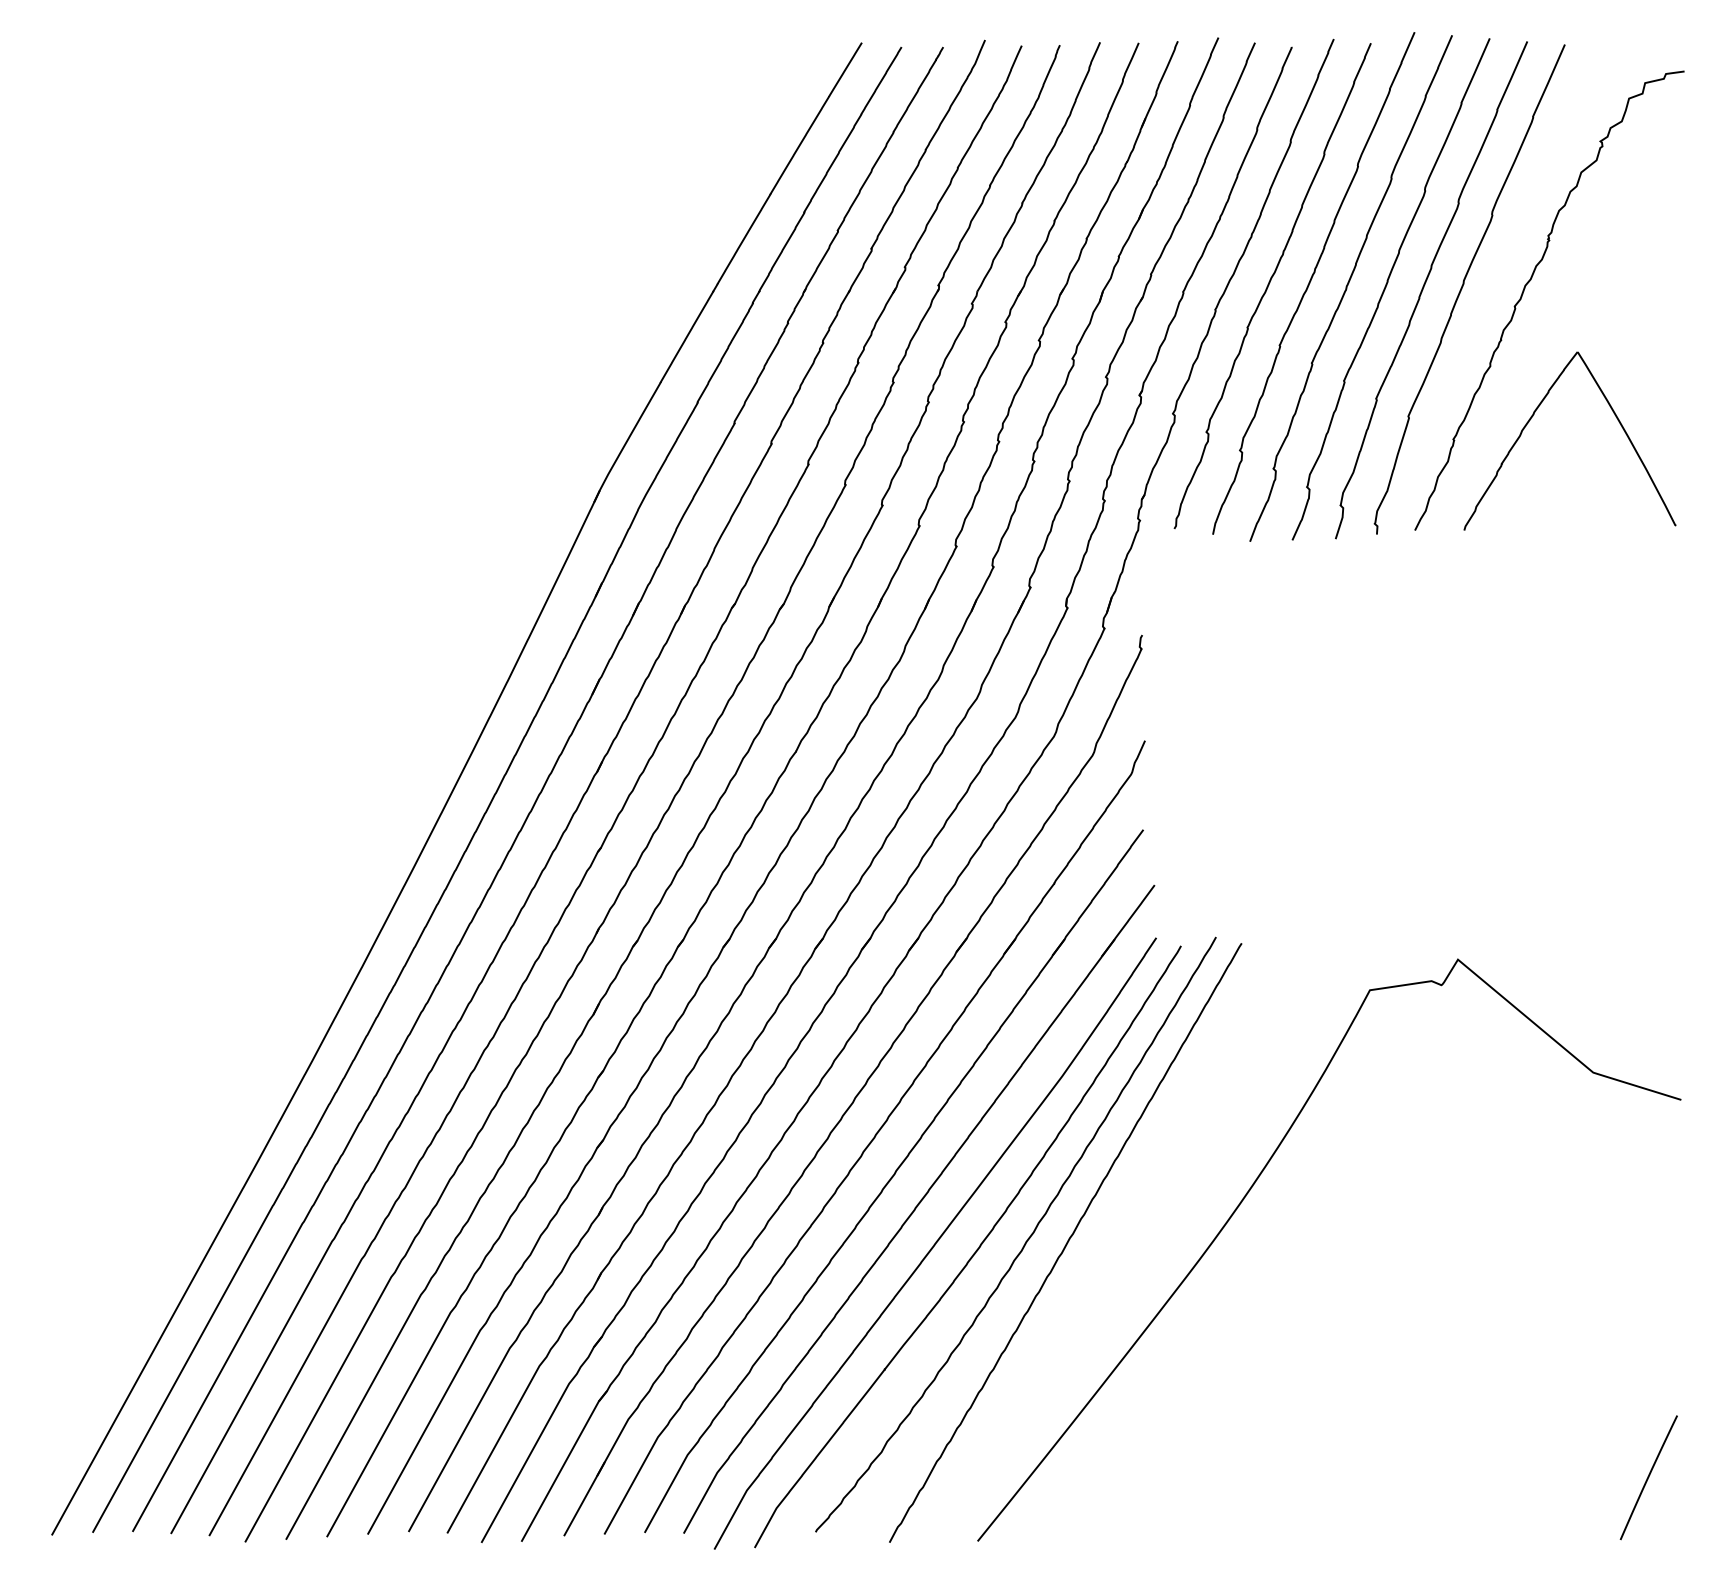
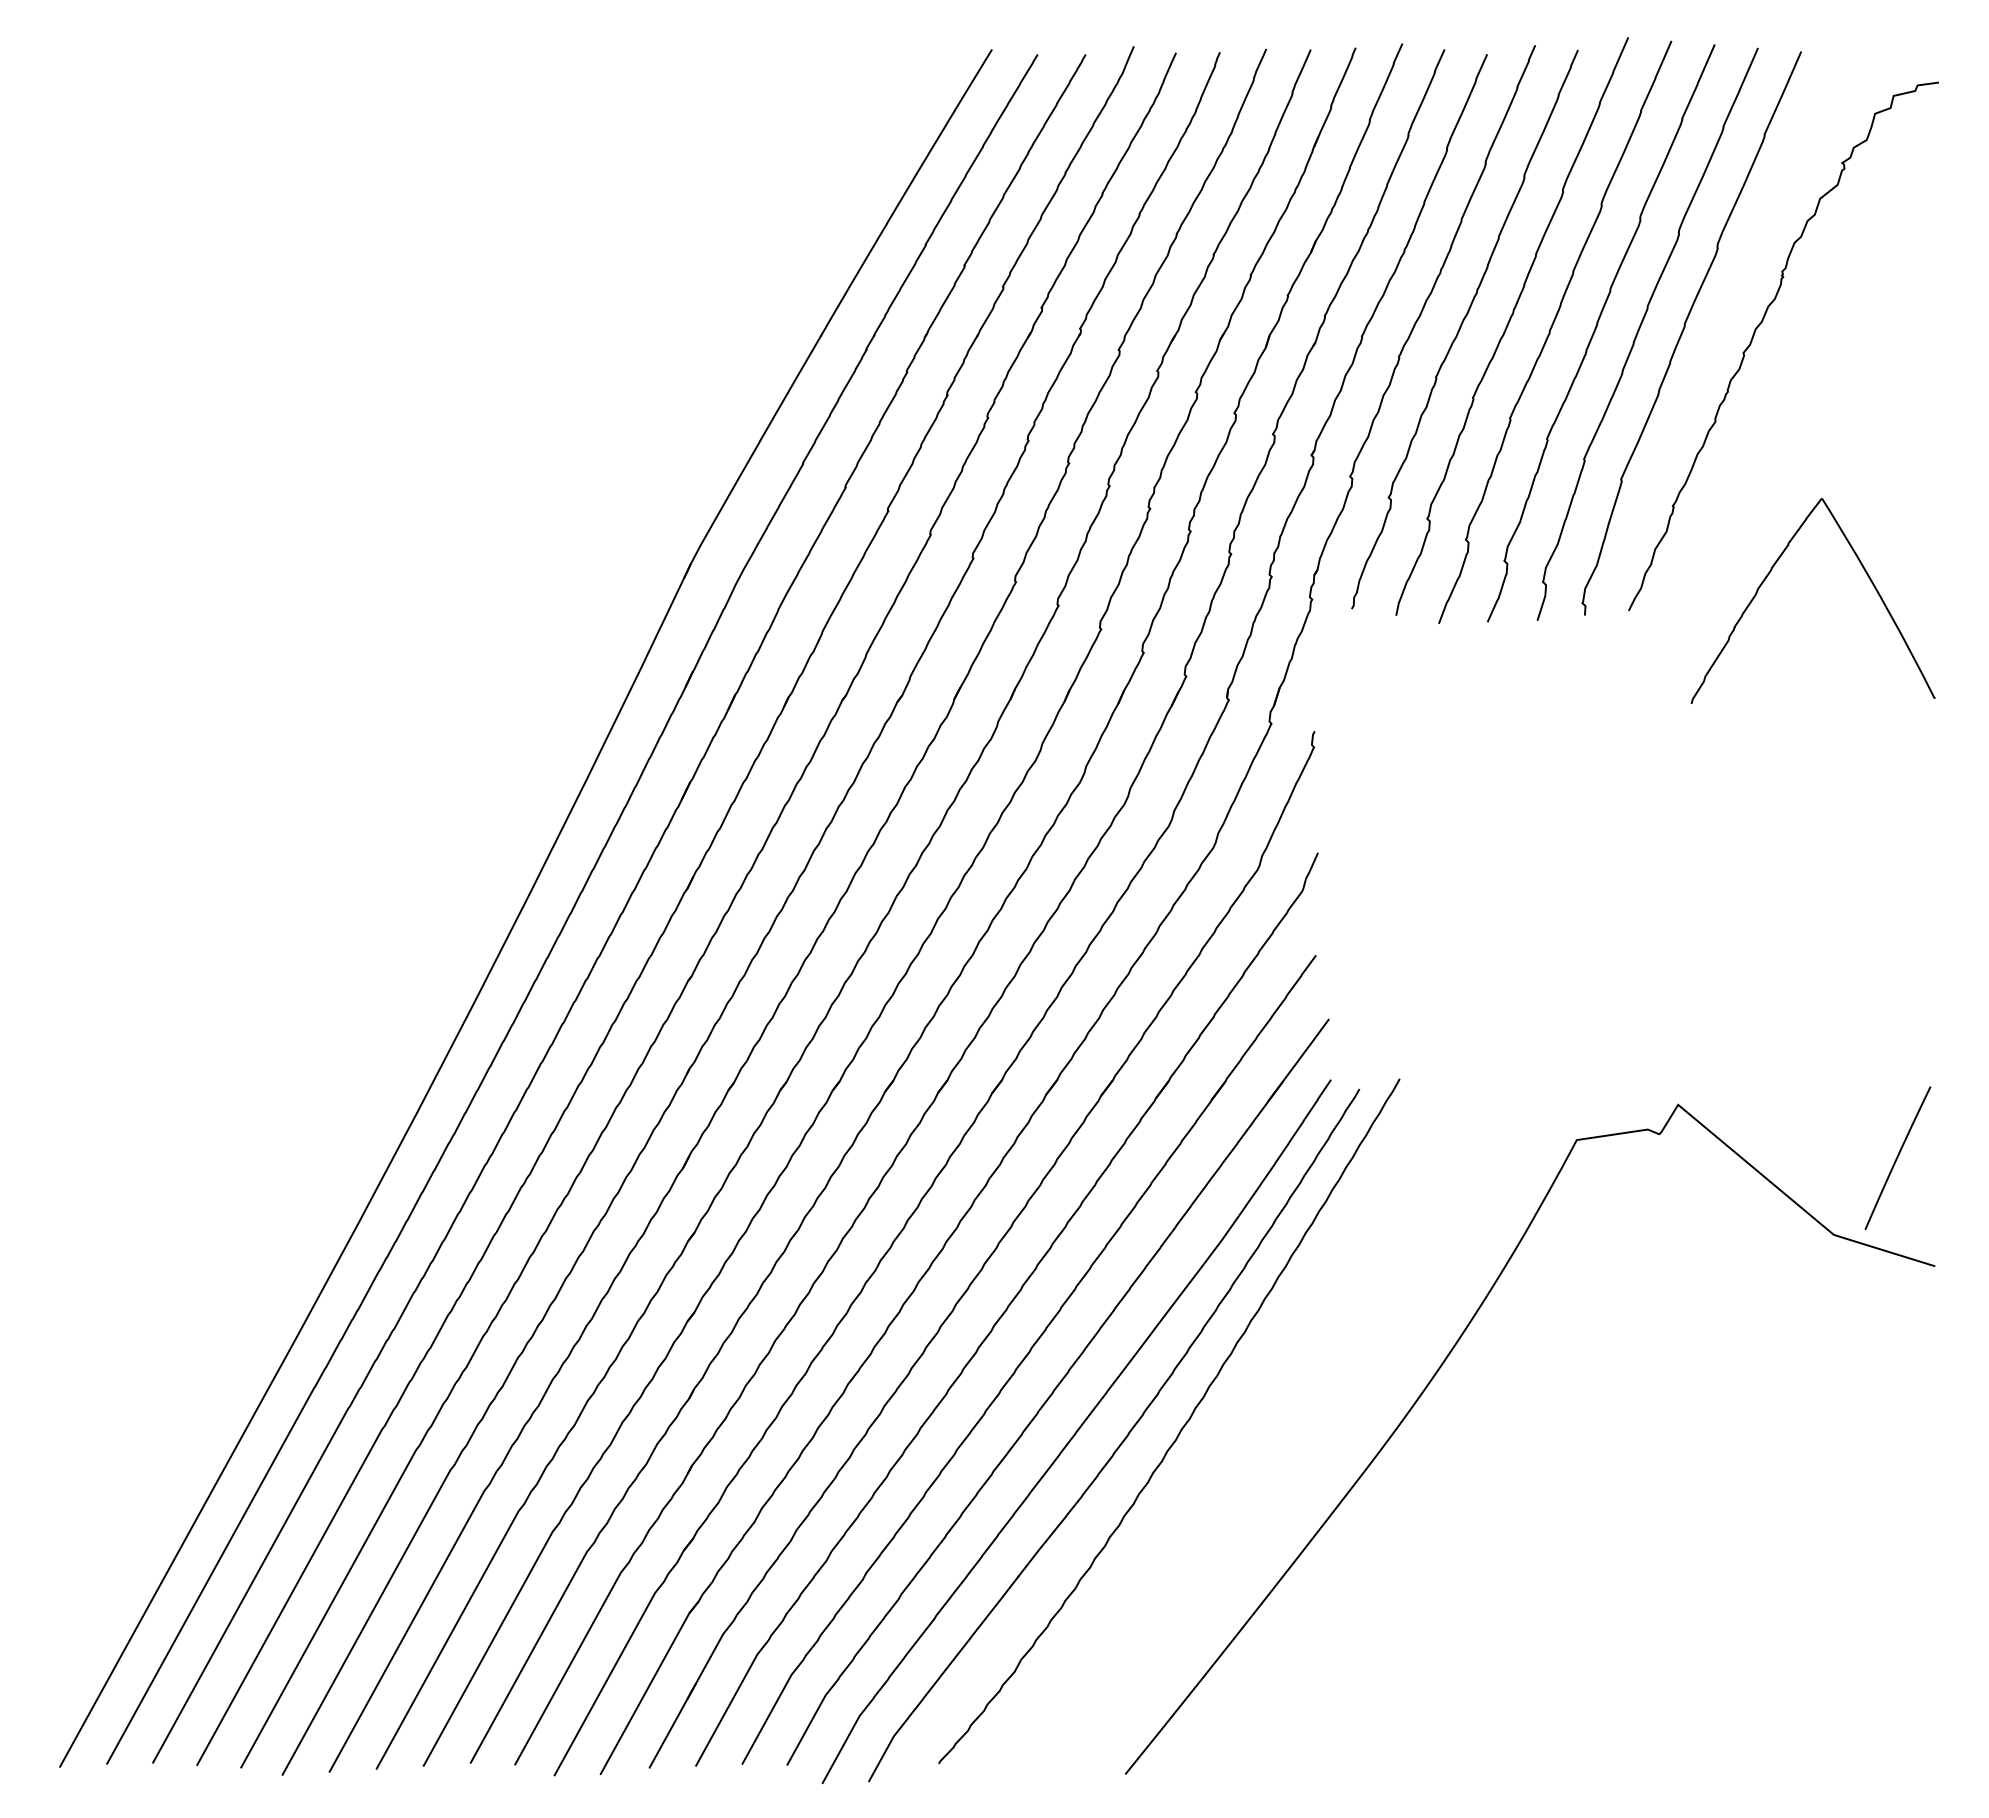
part: (1533, 415) -> (1771, 571), moved
curve: (1066, 1242) -> (1227, 1430), removed
line: (1648, 1477) -> (1897, 1157), moved

